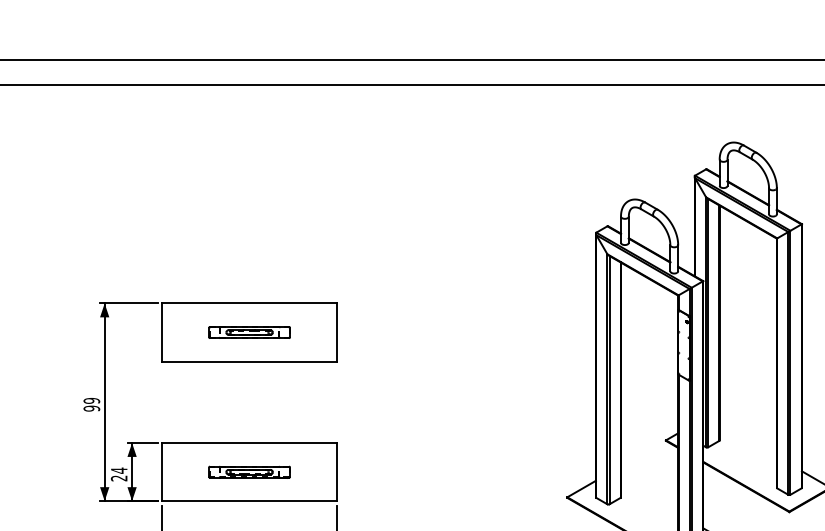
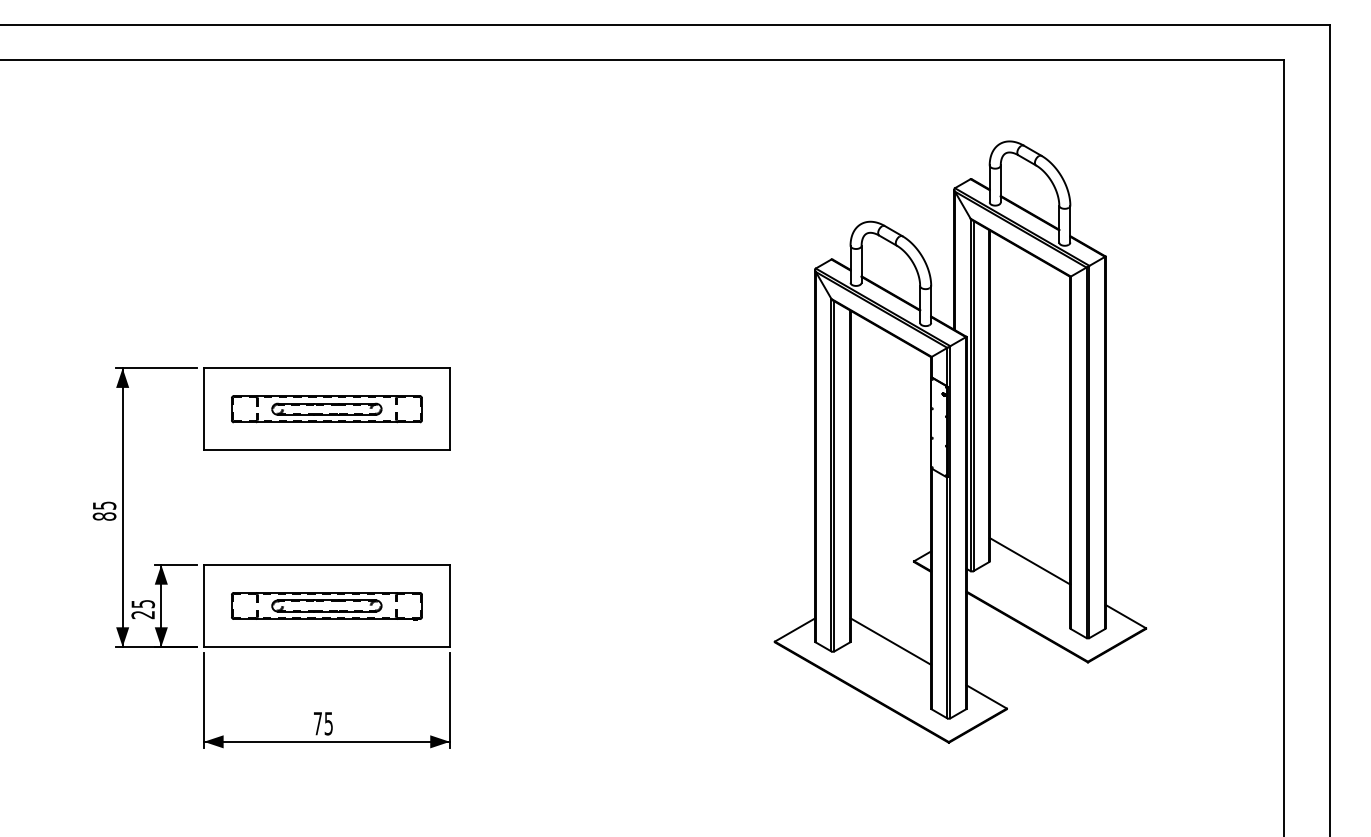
part: (249, 332) -> (326, 409), size x1.67
text: (91, 404) -> (104, 510), 99 -> 85
line: (747, 440) -> (1029, 561), added
text: (119, 470) -> (143, 603), 24 -> 25
part: (249, 472) -> (326, 606), size x1.67
line: (649, 497) -> (890, 641), added

